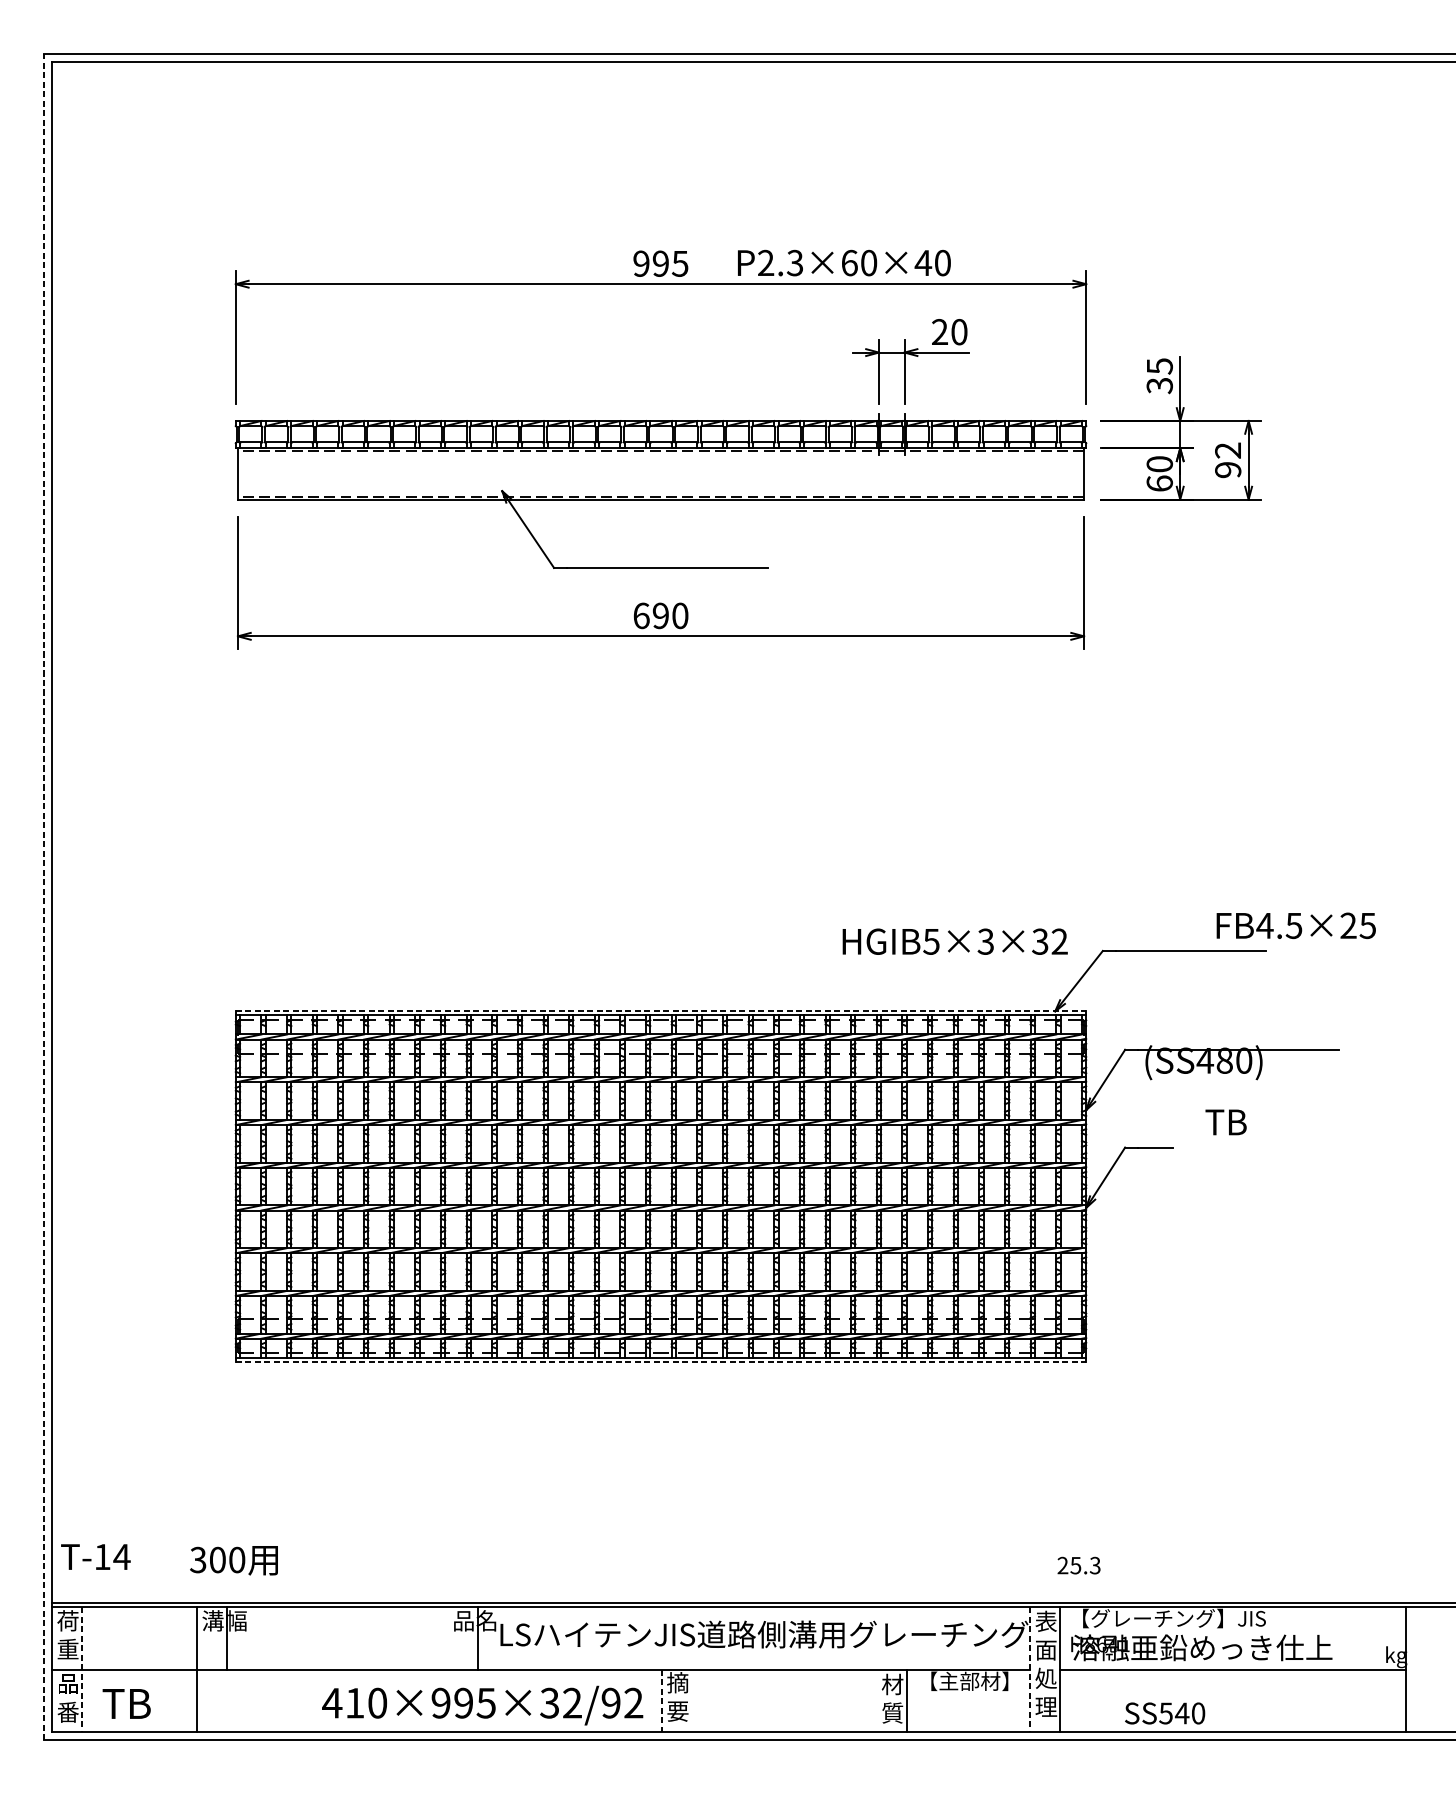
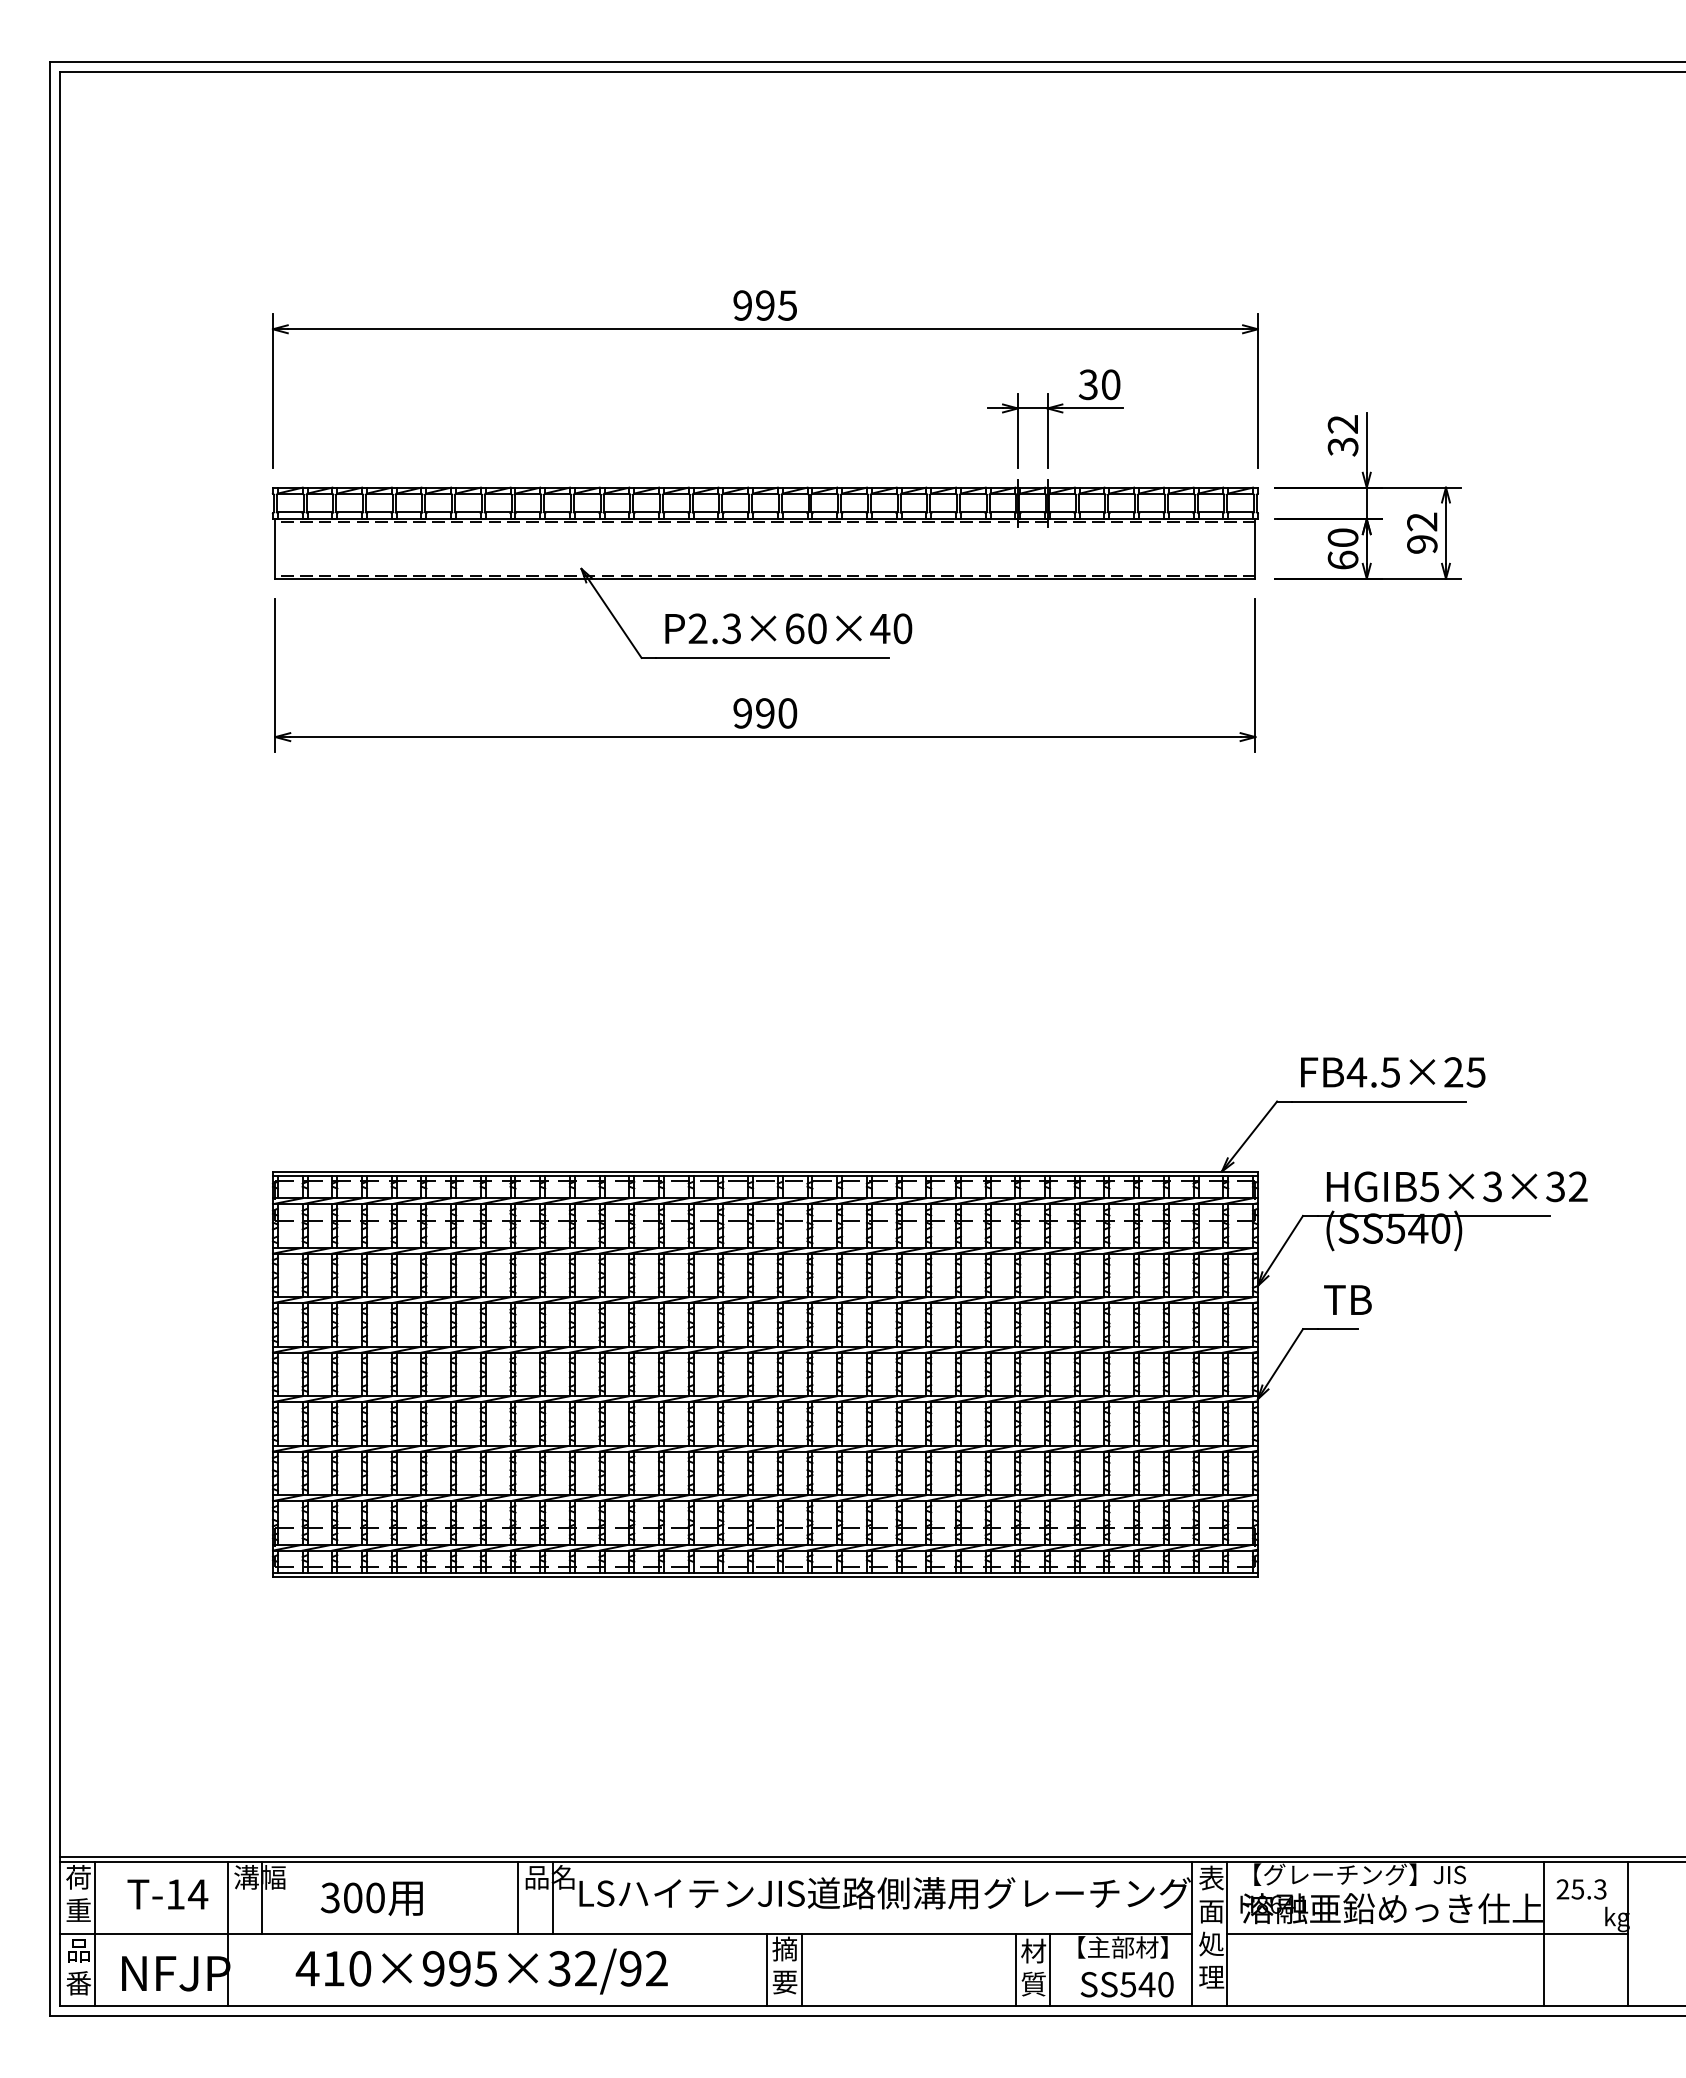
text: (844, 262) -> (788, 628), moved
text: (939, 331) -> (1087, 384), 20 -> 30
text: (1159, 366) -> (1342, 424), 35 -> 32
text: (641, 615) -> (742, 713), 690 -> 990
line: (43, 897) -> (50, 1039), dashed -> solid
text: (1296, 925) -> (1393, 1072), moved
text: (955, 941) -> (1457, 1186), moved
line: (661, 1011) -> (765, 1171), dashed -> solid
text: (1214, 1060) -> (1406, 1228), (SS480) -> (SS540)
text: (1225, 1121) -> (1347, 1299), moved
line: (661, 1361) -> (765, 1577), dashed -> solid
text: (95, 1557) -> (167, 1894), moved
text: (233, 1560) -> (371, 1898), moved
text: (1078, 1565) -> (1581, 1889), moved
line: (447, 1638) -> (518, 1897), added
line: (81, 1669) -> (94, 1933), dashed -> solid
line: (1029, 1669) -> (1192, 1933), dashed -> solid
line: (1332, 1669) -> (1543, 1933), added
line: (661, 1700) -> (766, 1969), dashed -> solid
line: (692, 1700) -> (801, 1969), added
line: (876, 1700) -> (1015, 1969), added
text: (150, 1703) -> (174, 1973), TB -> NFJP
text: (482, 1705) -> (481, 1971), moved
text: (1164, 1713) -> (1126, 1984), moved

